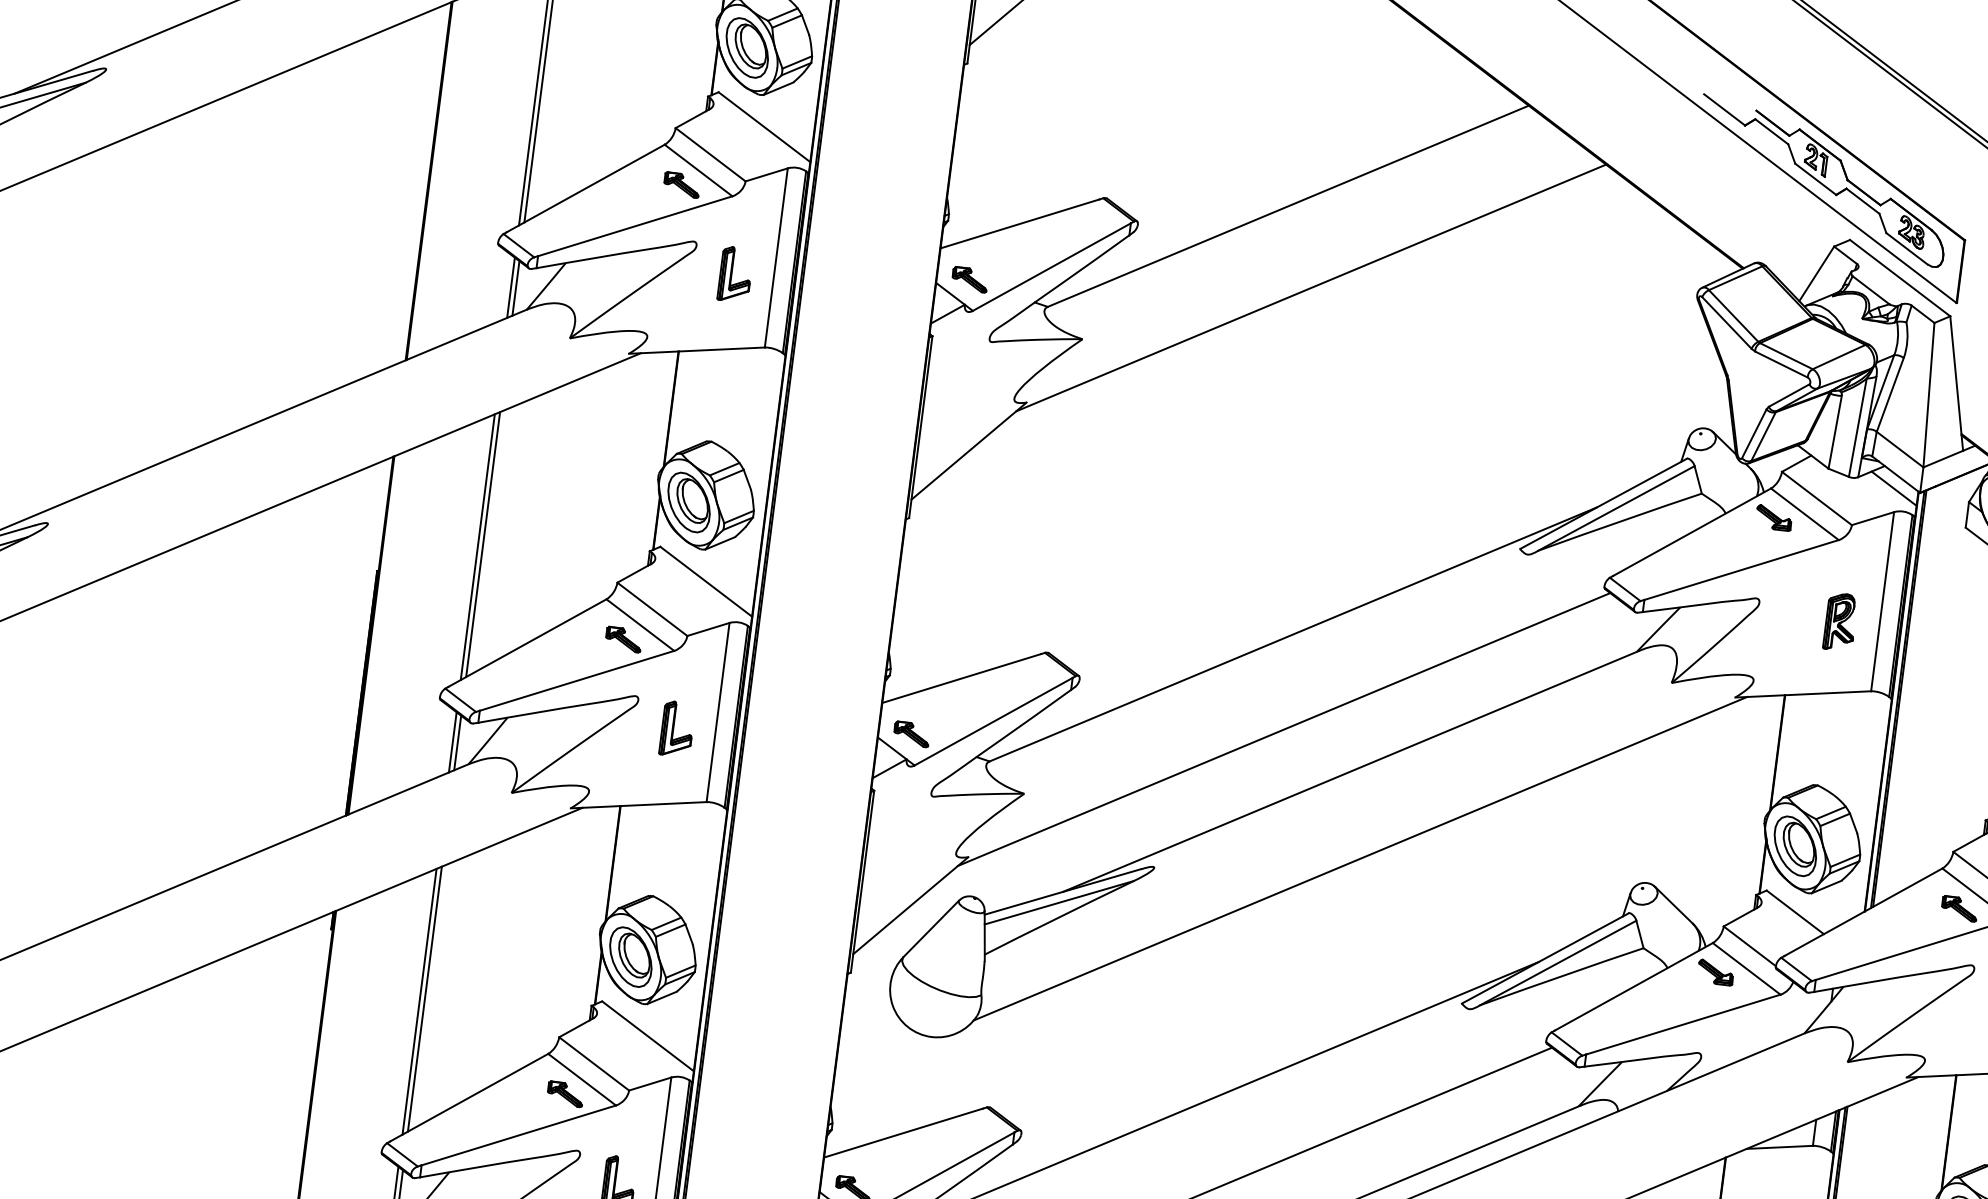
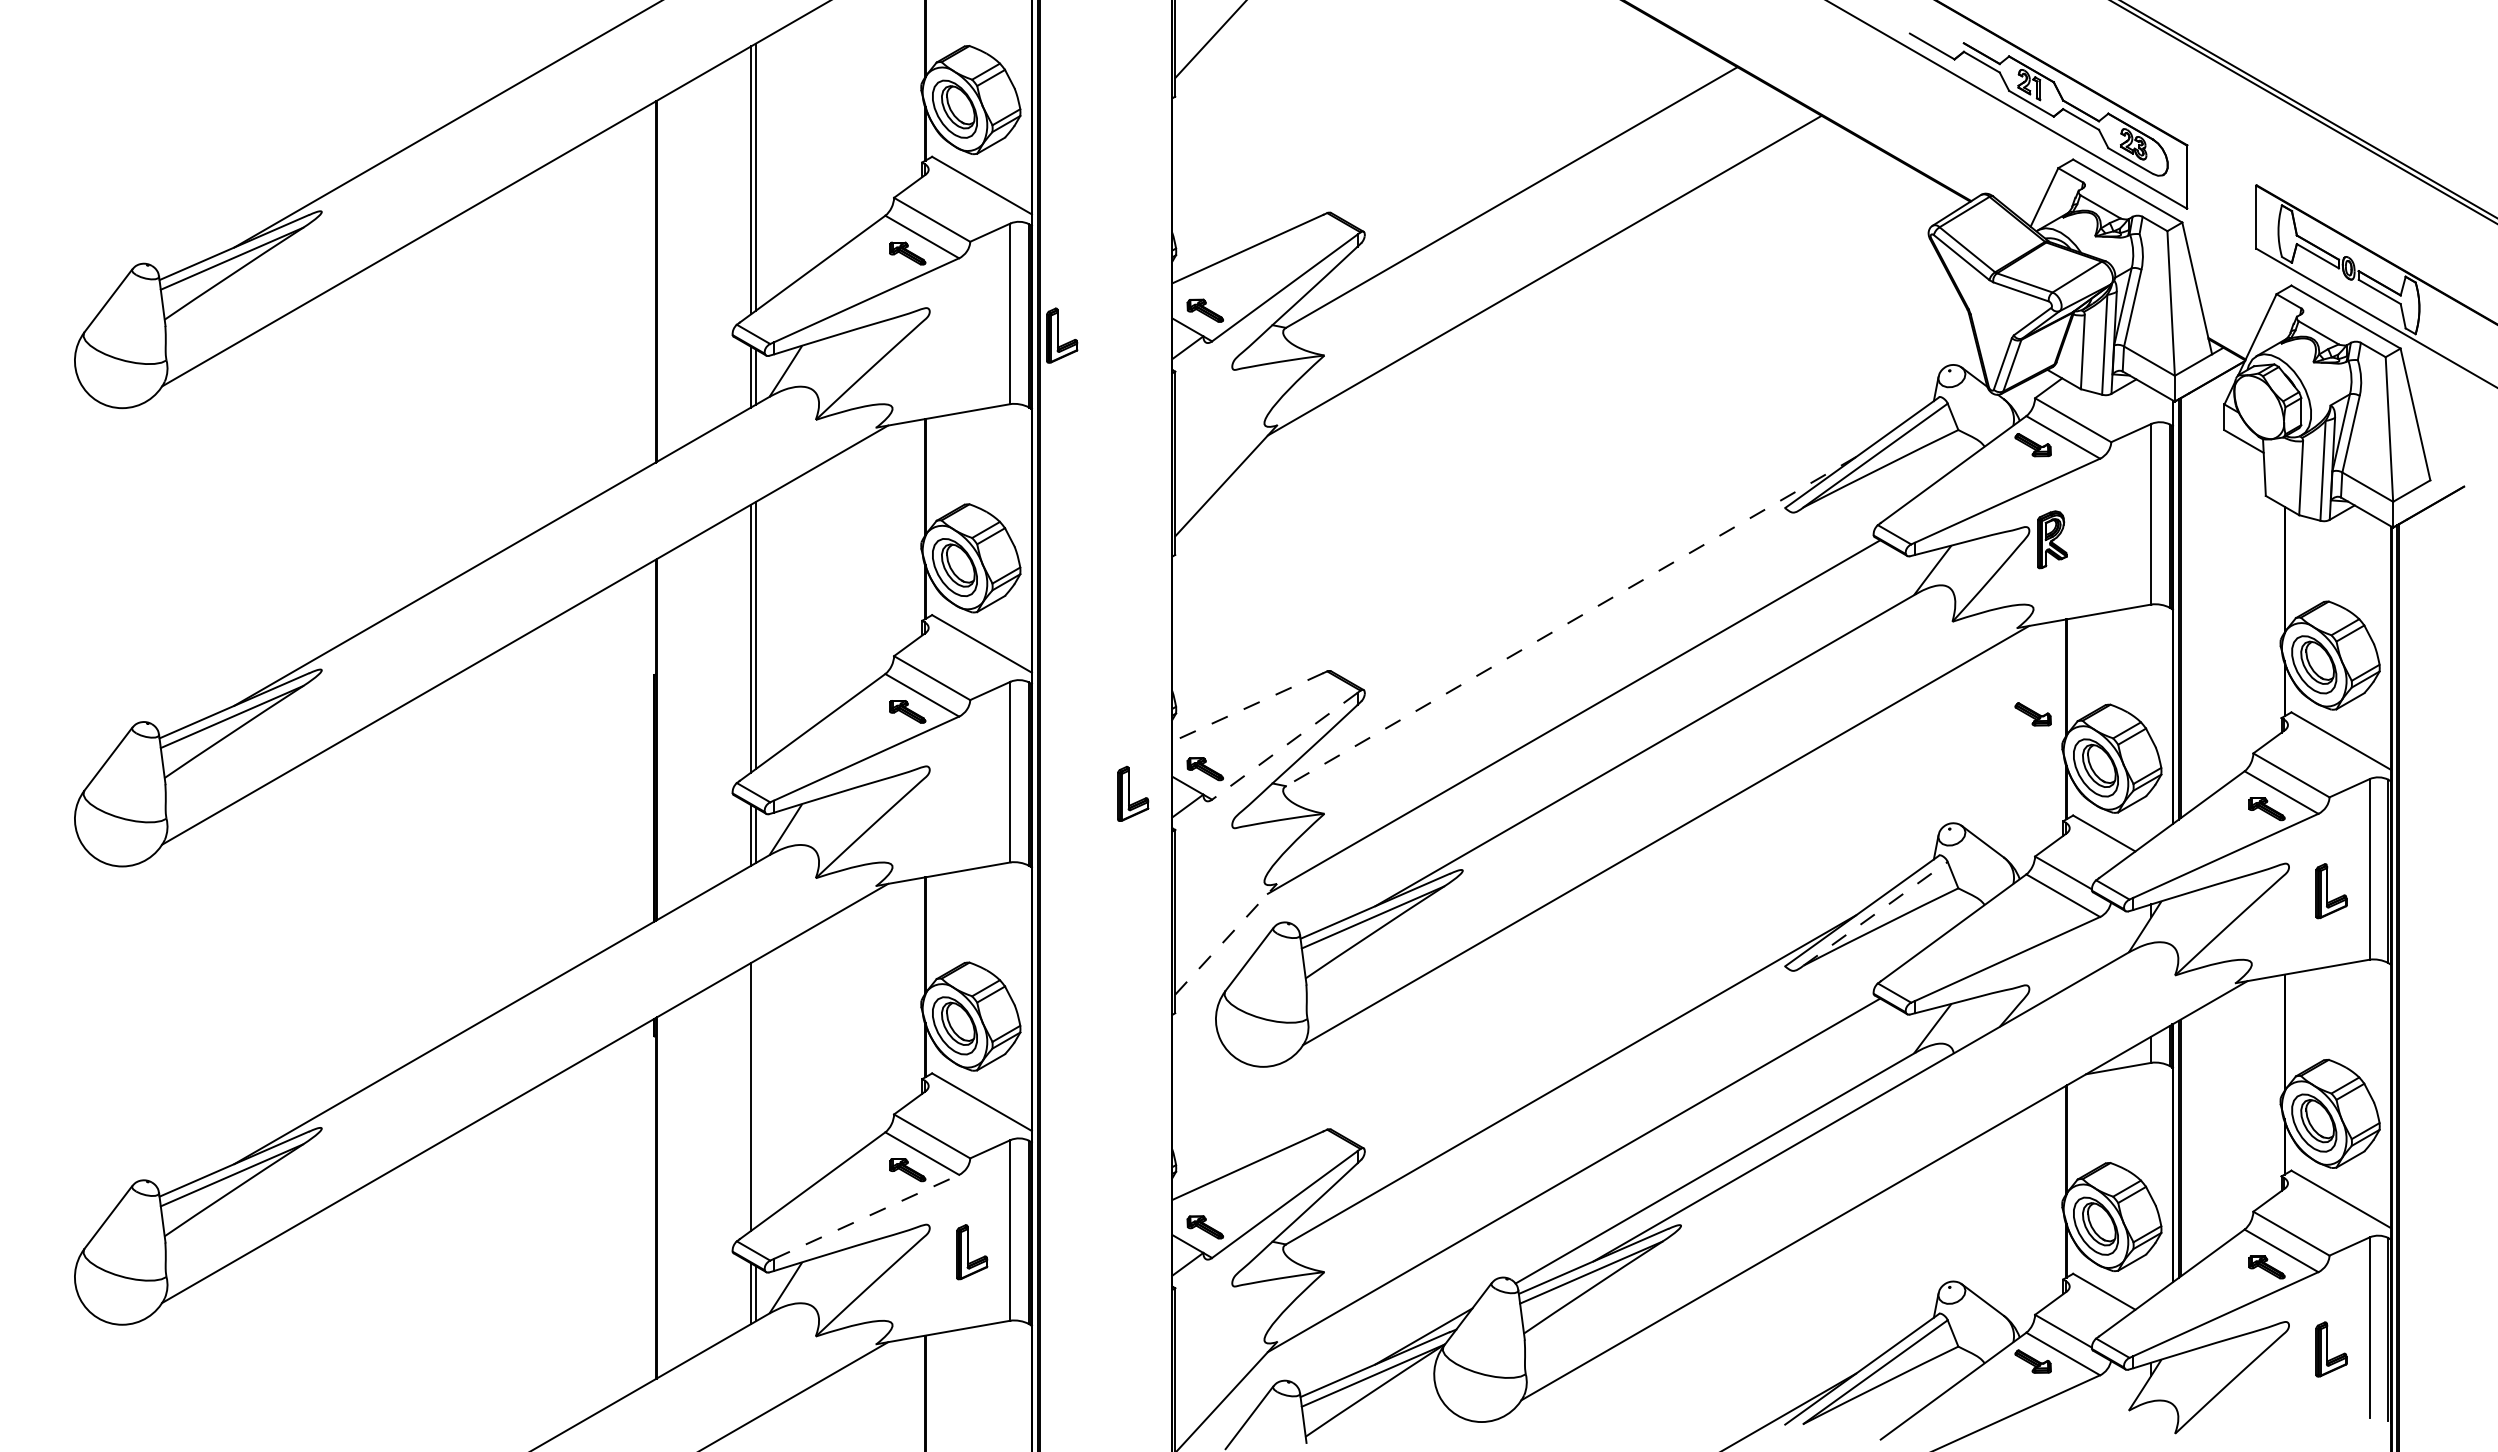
part: (735, 274) -> (1062, 335), moved
line: (1894, 488) -> (2148, 400), removed
part: (1840, 621) -> (2052, 539), moved
line: (1292, 634) -> (1570, 621), solid -> dashed
line: (961, 678) -> (1247, 707), solid -> dashed
line: (993, 721) -> (1284, 746), solid -> dashed
part: (677, 728) -> (1133, 793), moved
line: (911, 904) -> (1226, 938), solid -> dashed
line: (1558, 962) -> (1875, 913), solid -> dashed
part: (1715, 972) -> (2032, 714), moved
line: (425, 999) -> (756, 1093), removed
line: (518, 1134) -> (866, 1216), solid -> dashed

